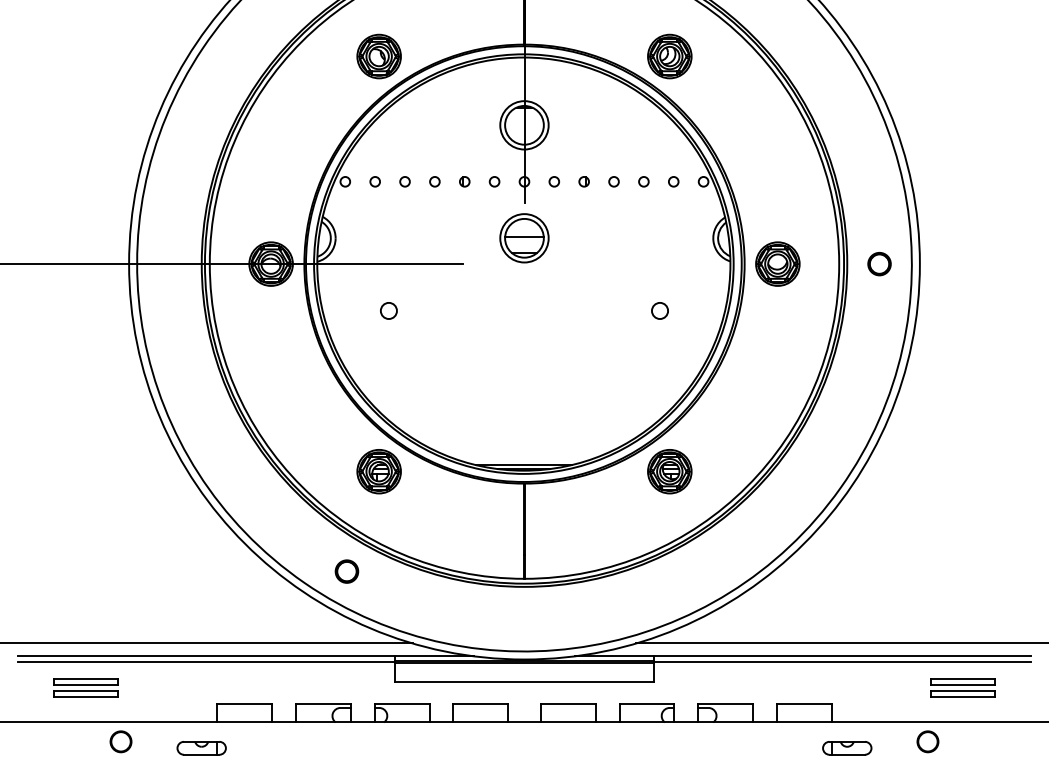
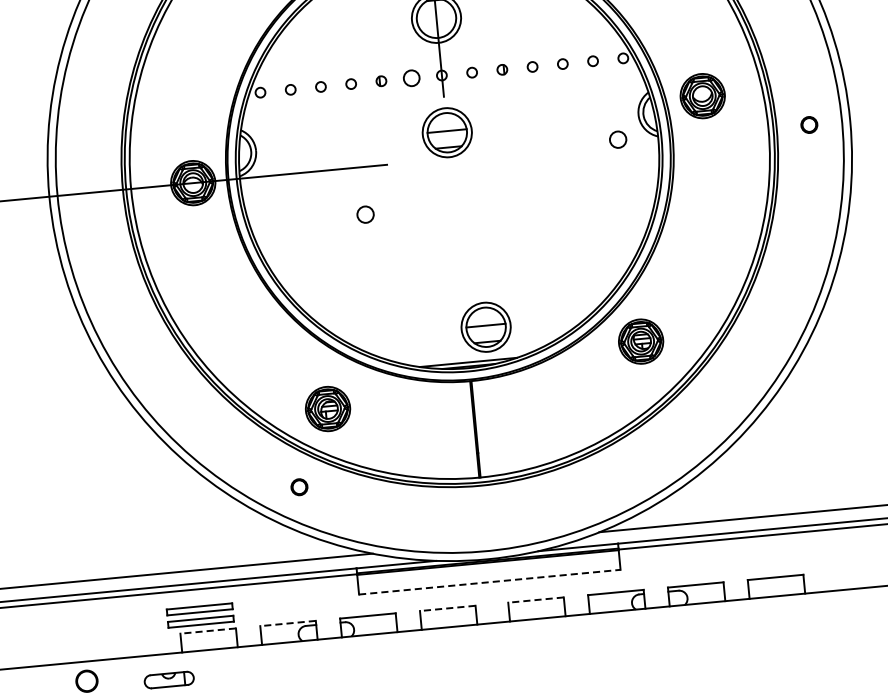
circle: (494, 181) -> (411, 78), size x1.6
part: (777, 263) -> (702, 95), moved
part: (879, 264) -> (809, 125), size x0.7
circle: (388, 310) -> (365, 214), moved
circle: (659, 310) -> (617, 139), moved
part: (544, 432) -> (486, 327), added
part: (378, 471) -> (327, 408), moved
part: (669, 471) -> (640, 341), moved
part: (346, 571) -> (298, 487), size x0.7
line: (524, 682) -> (489, 582), solid -> dashed
part: (85, 687) -> (199, 615), moved
line: (243, 703) -> (207, 630), solid -> dashed
line: (322, 703) -> (287, 623), solid -> dashed
line: (480, 703) -> (447, 608), solid -> dashed
line: (567, 703) -> (535, 599), solid -> dashed
part: (847, 748) -> (823, 618), removed

